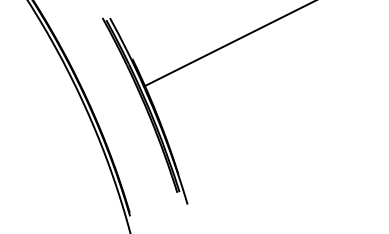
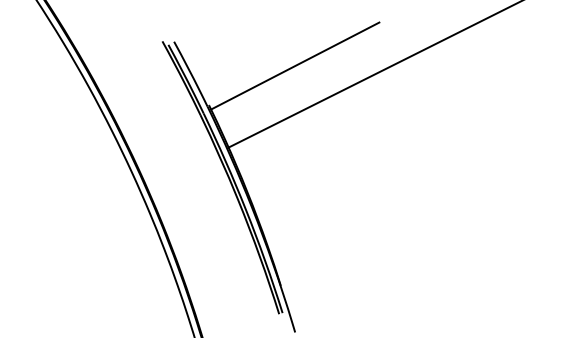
line: (187, 33) -> (294, 65), added

